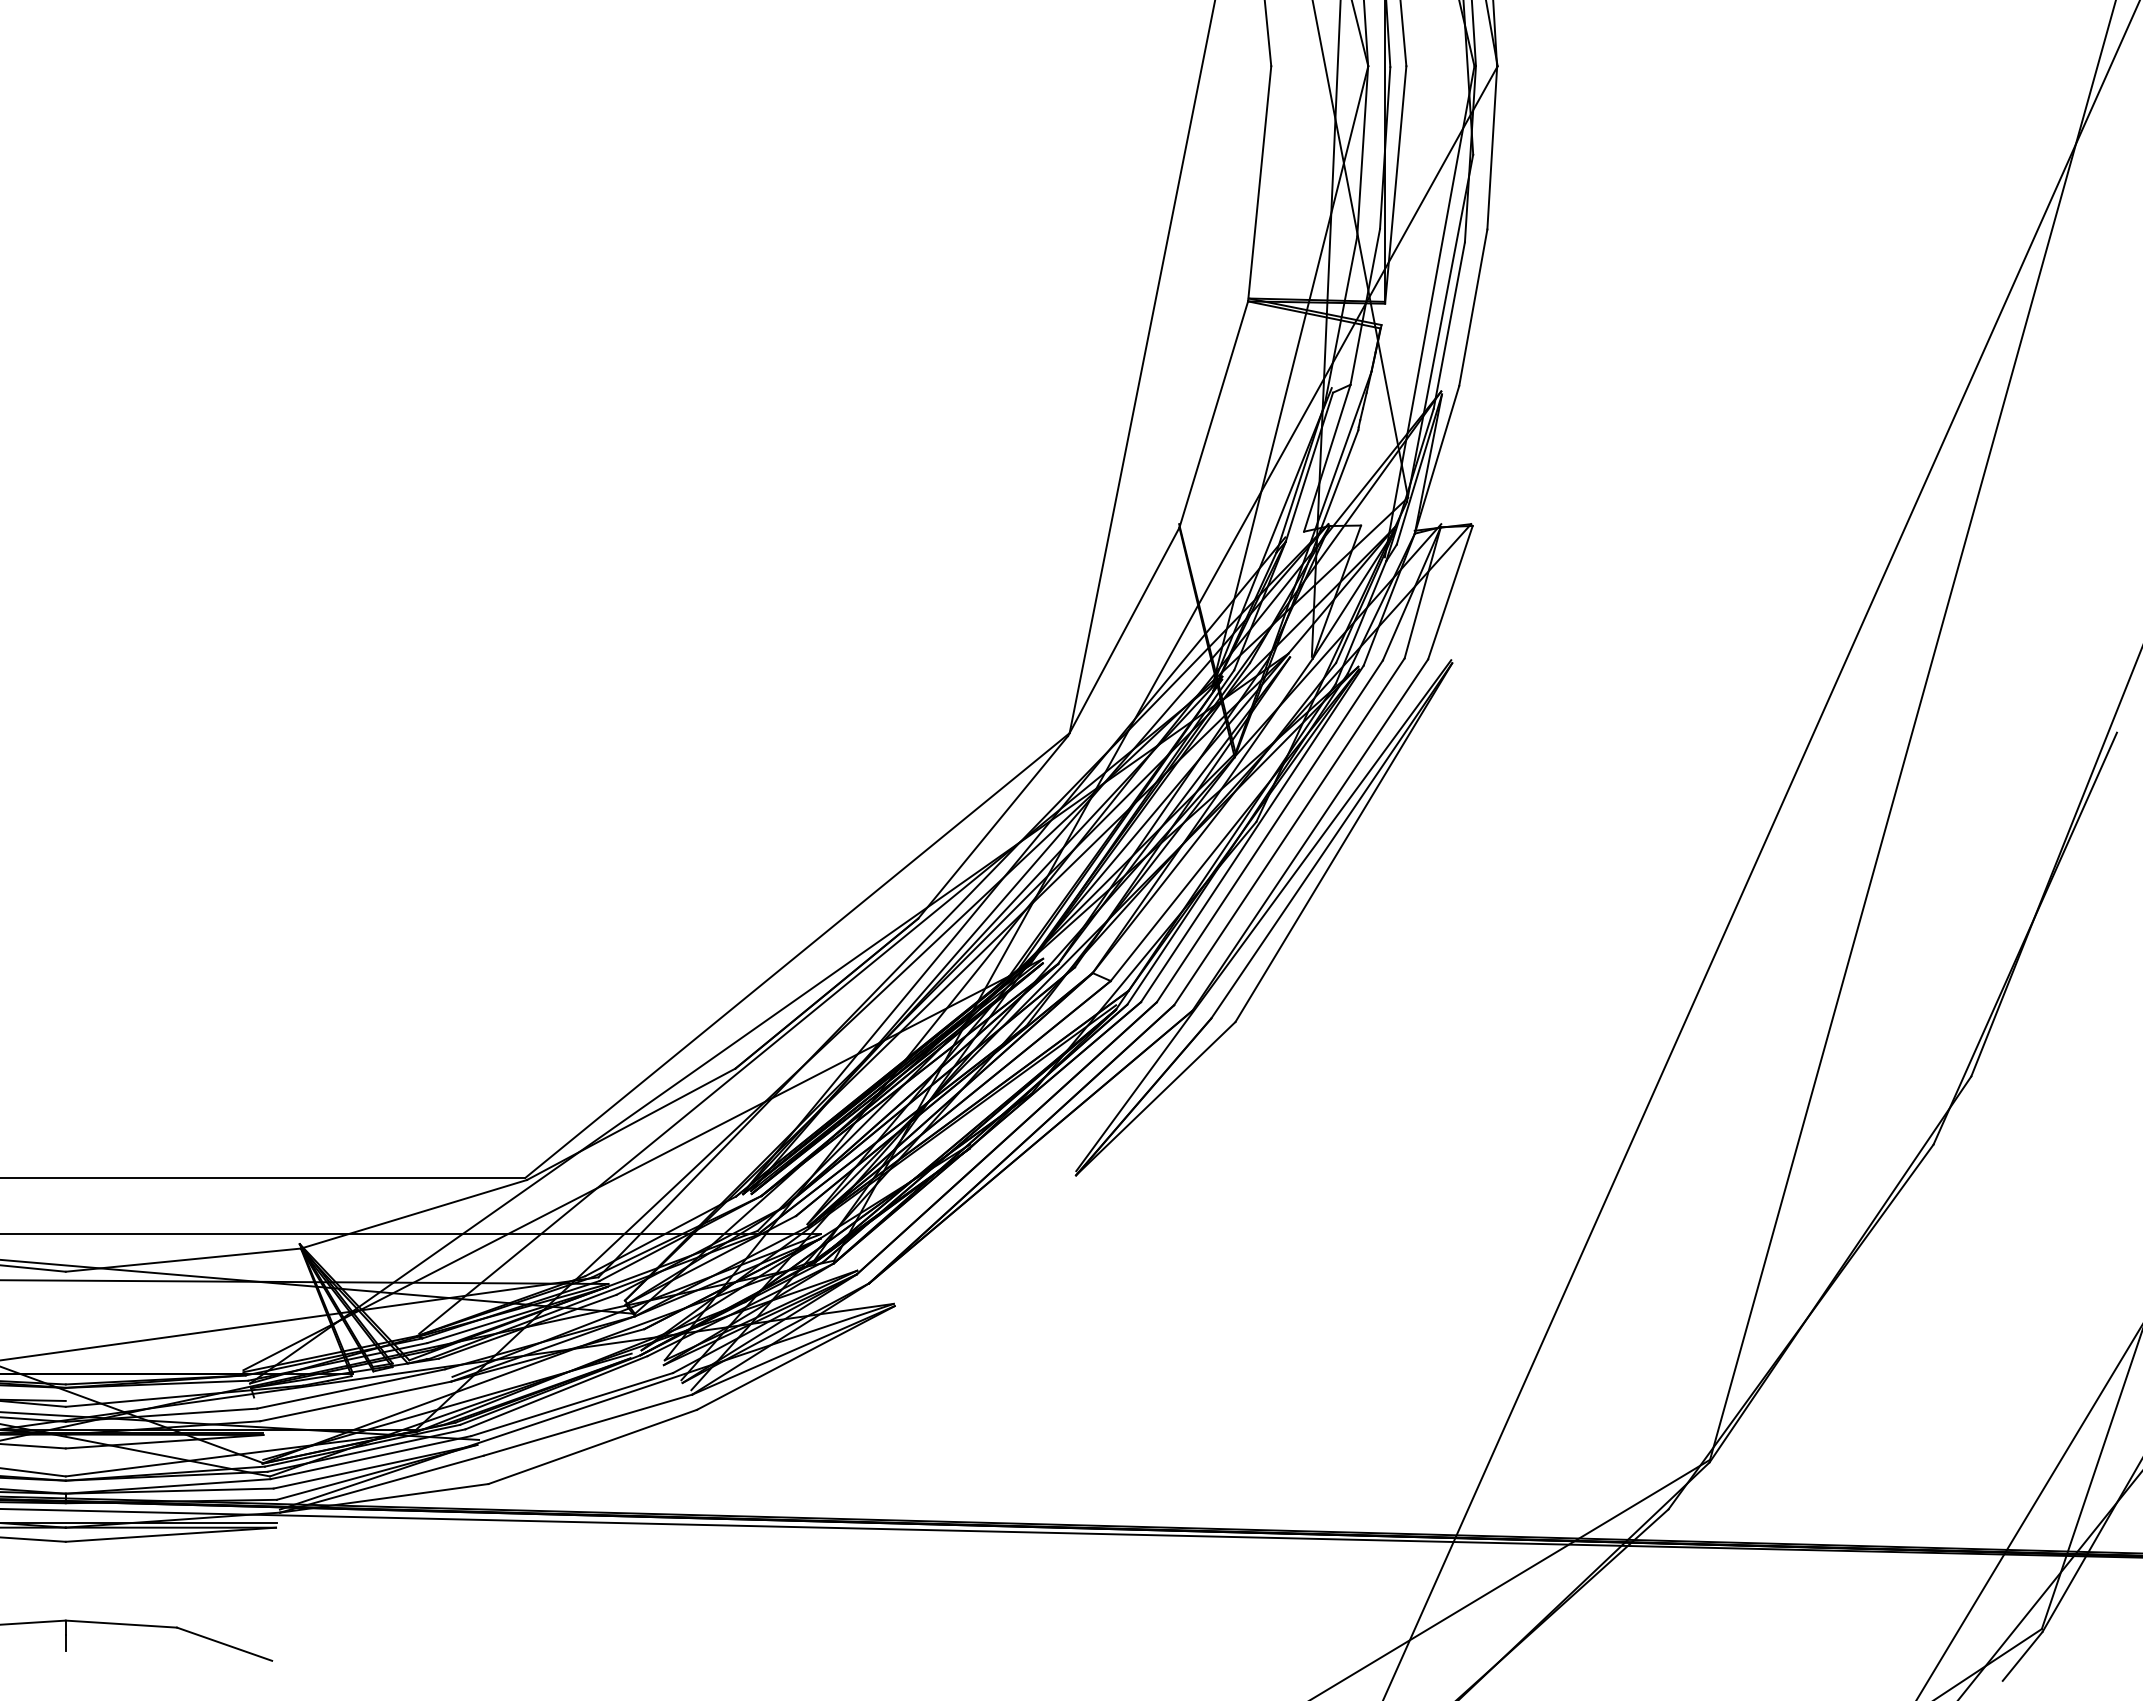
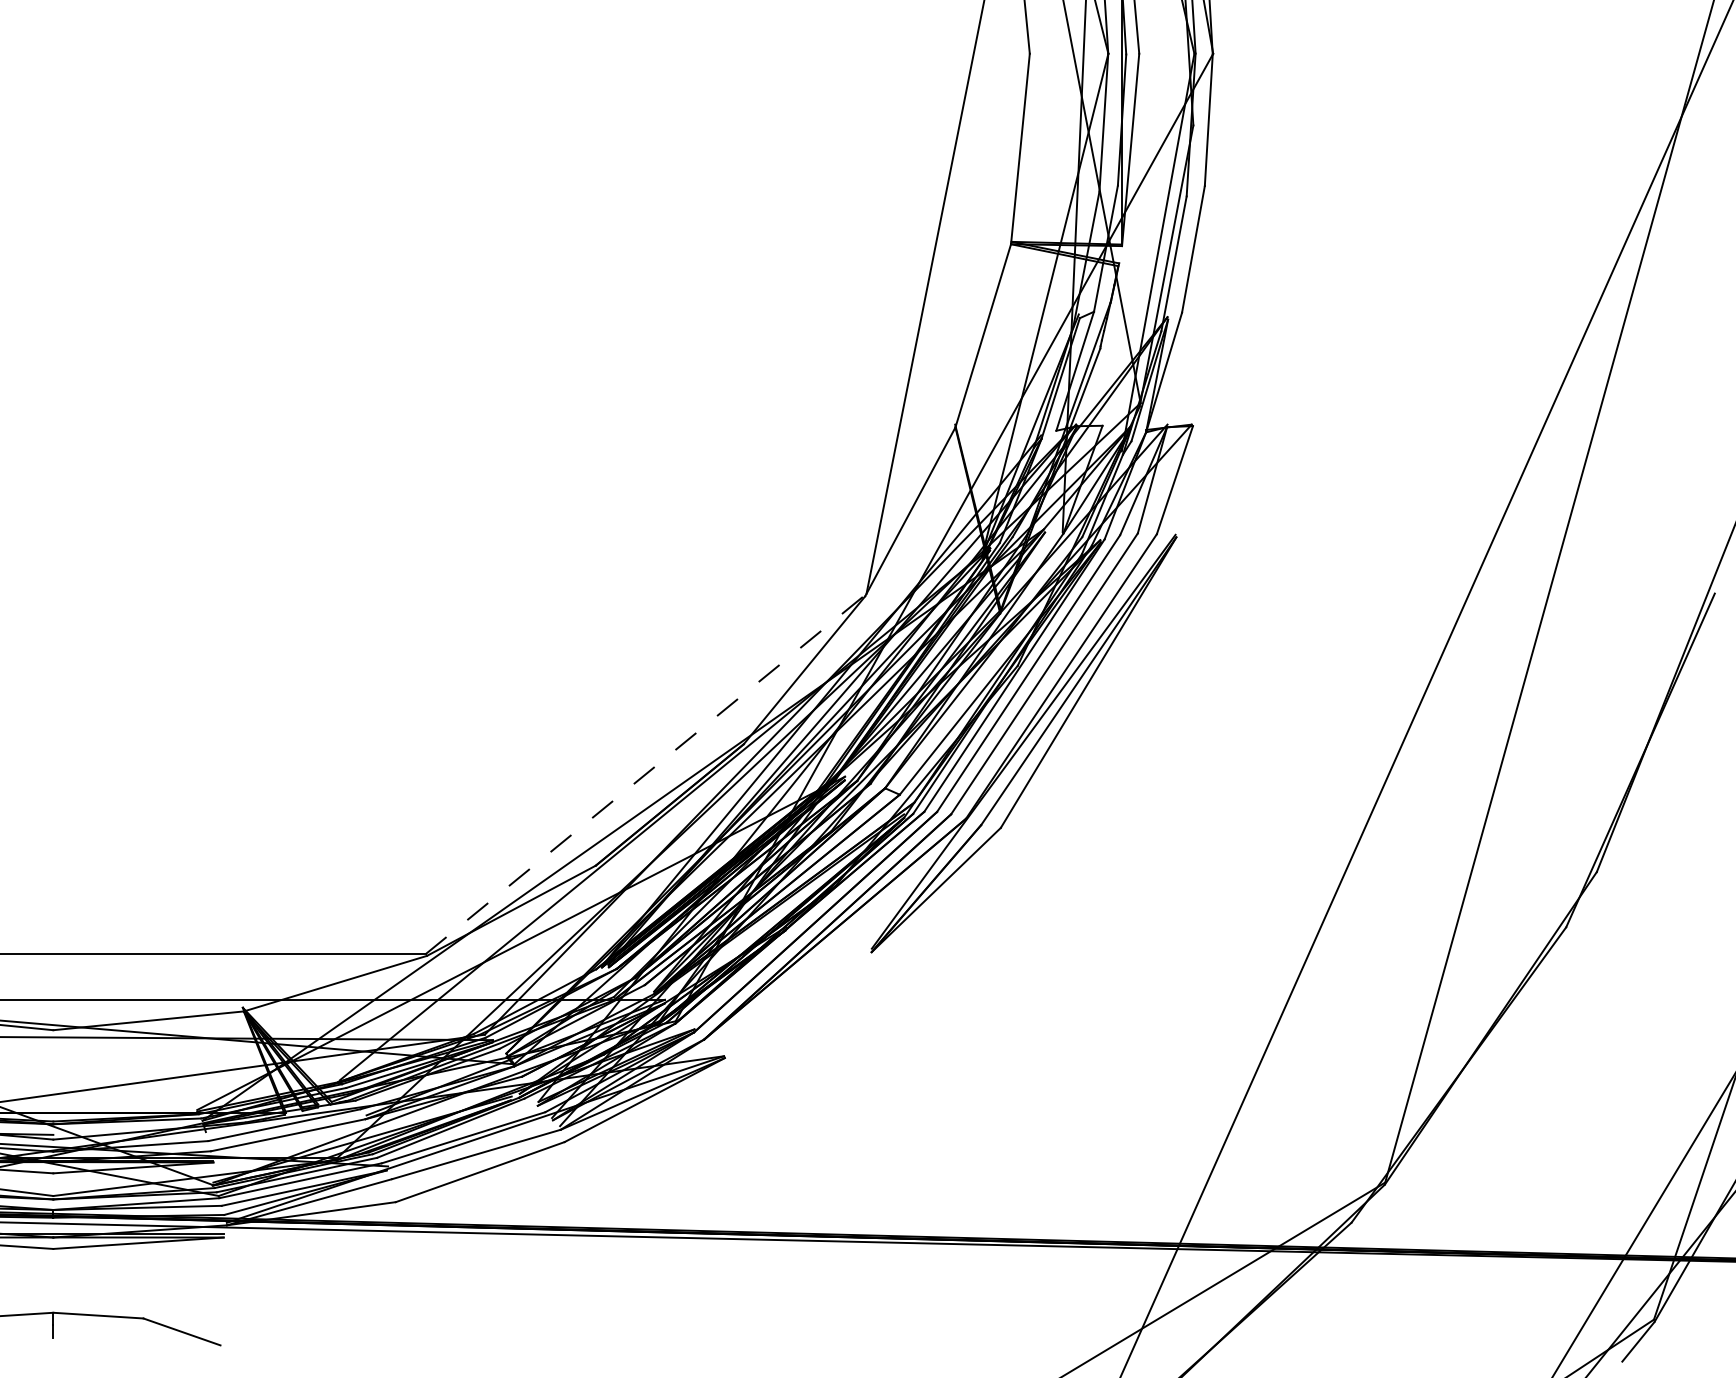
line: (797, 955) -> (646, 774), solid -> dashed

